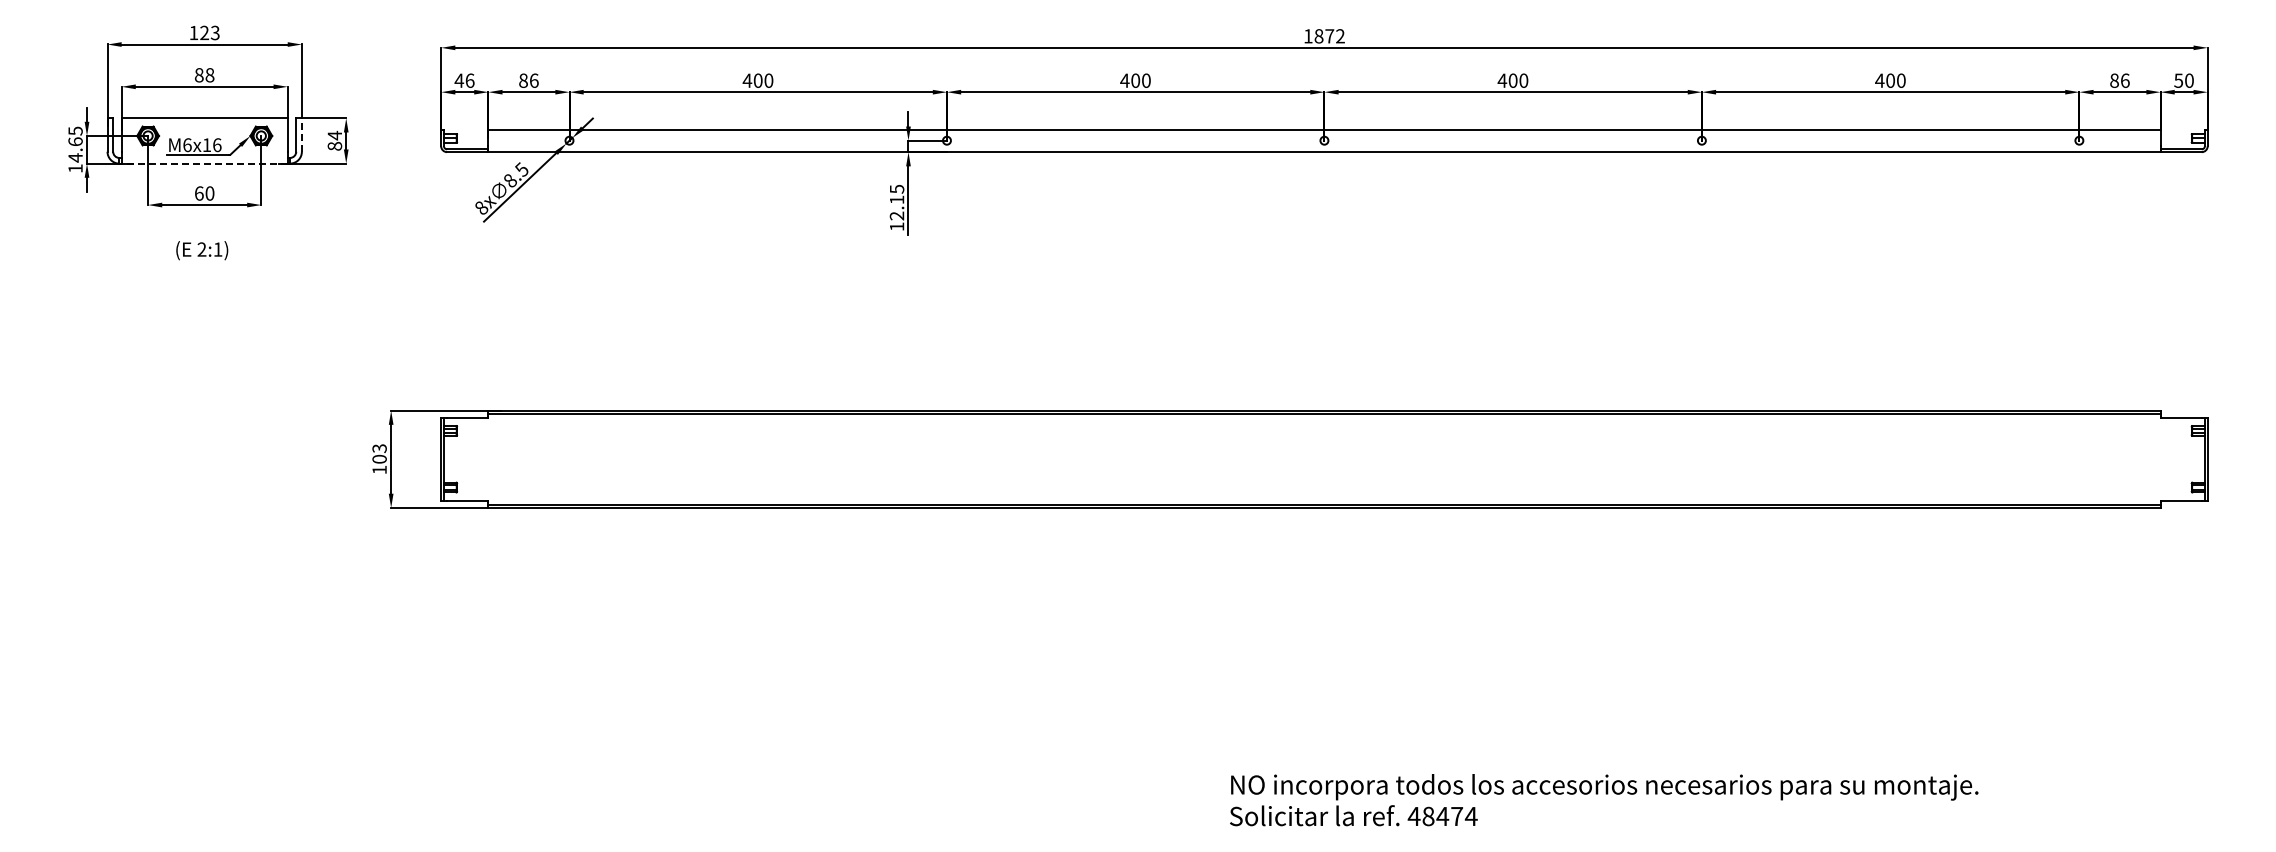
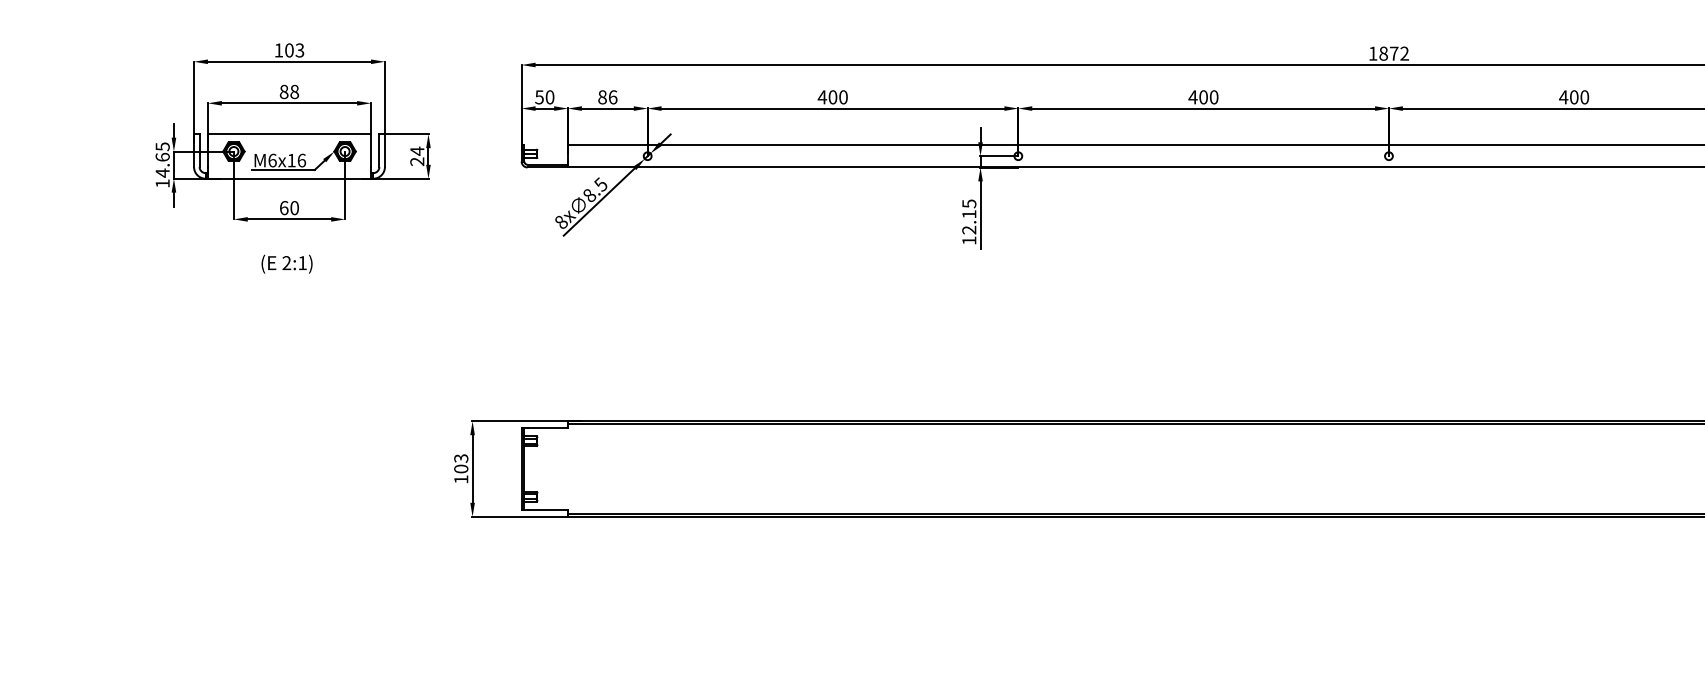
text: (204, 32) -> (289, 49), 123 -> 103
text: (464, 80) -> (544, 97), 46 -> 50
line: (301, 135) -> (384, 151), dashed -> solid
text: (334, 145) -> (416, 160), 84 -> 24
line: (204, 163) -> (289, 178), dashed -> solid

